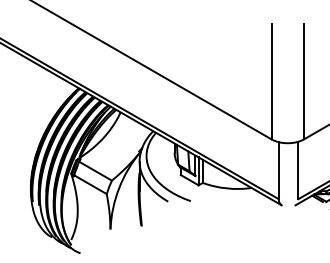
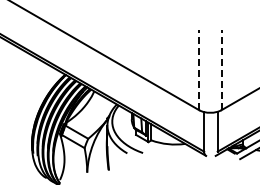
line: (272, 82) -> (199, 70), solid -> dashed
line: (303, 82) -> (221, 70), solid -> dashed

